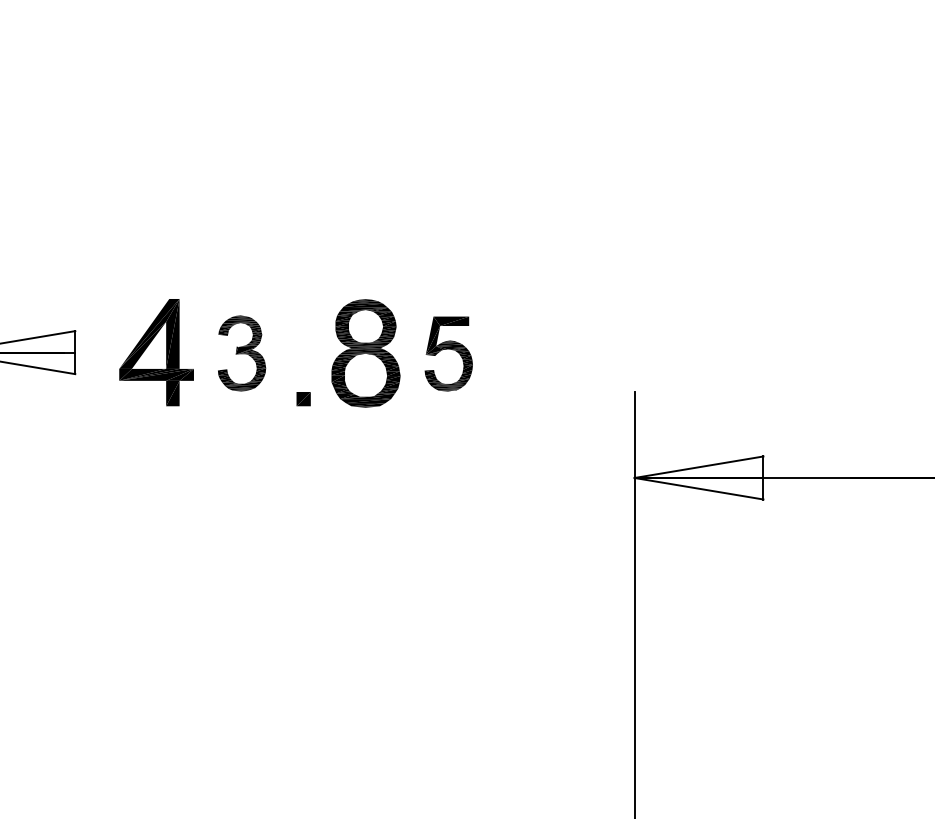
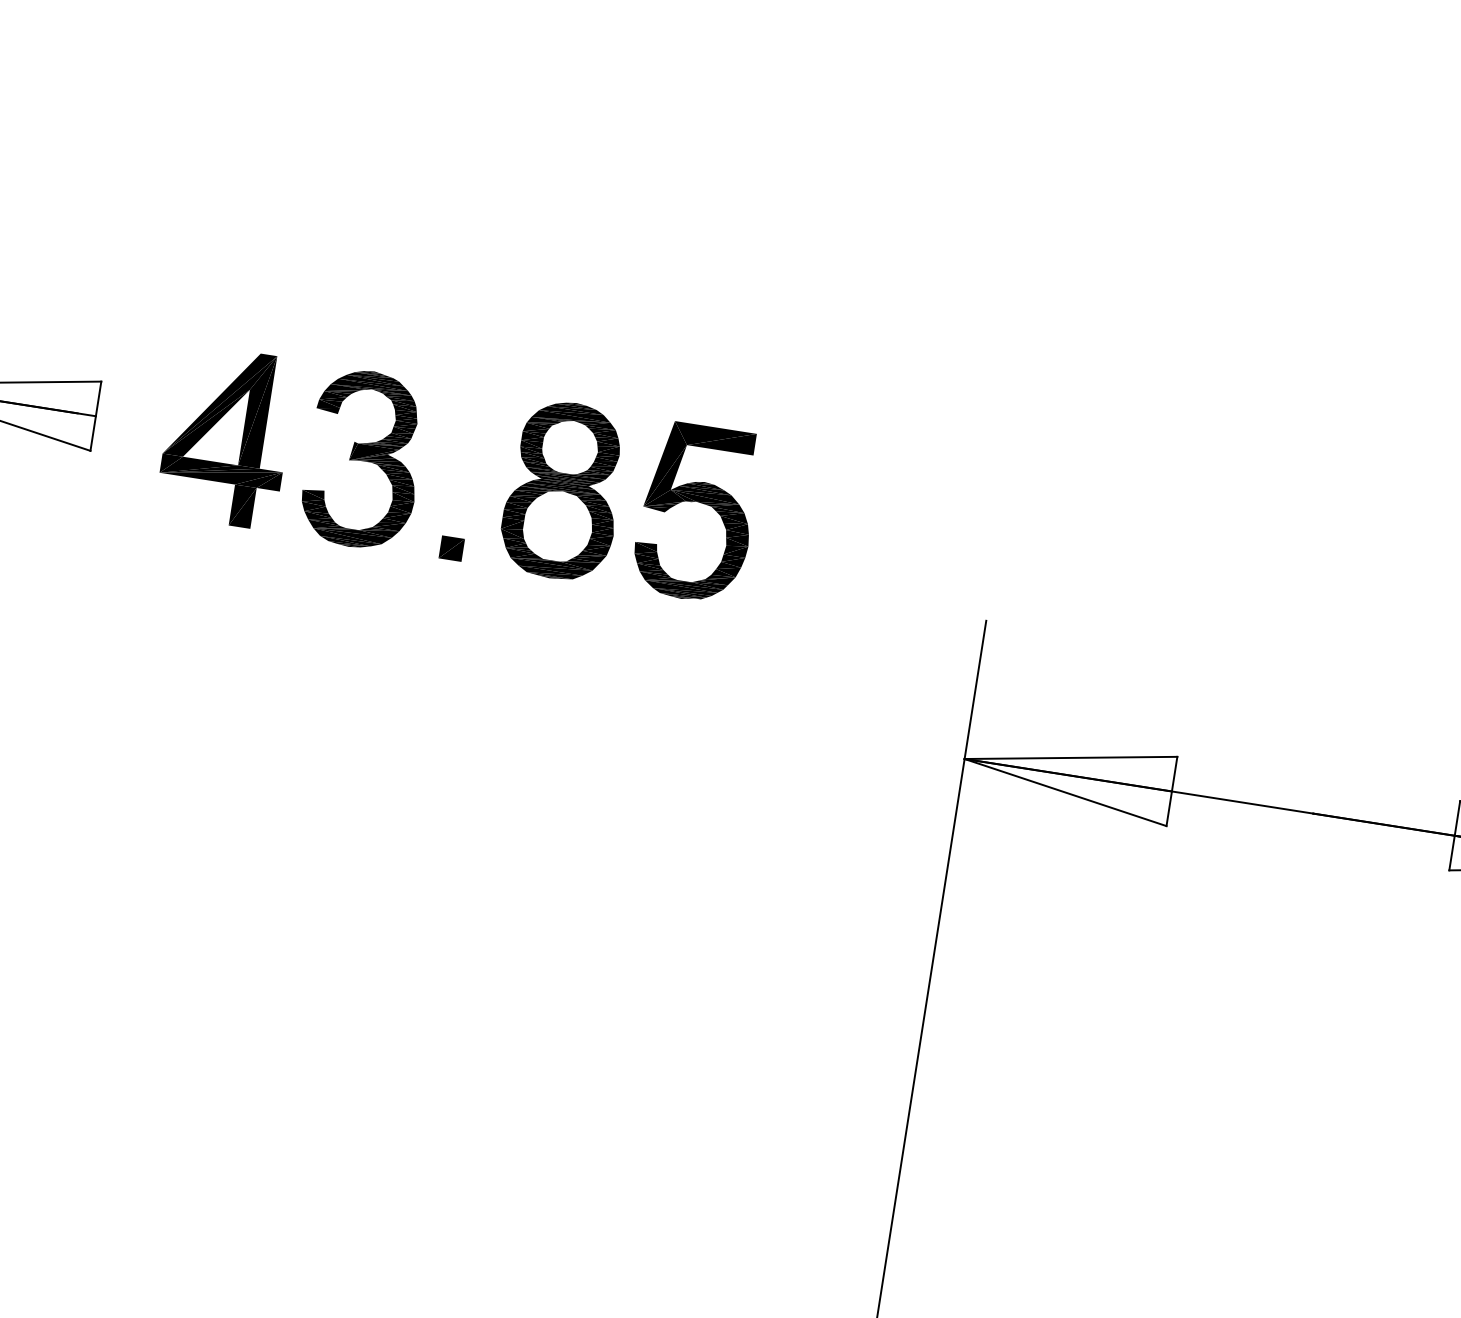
part: (241, 353) -> (363, 459), size x1.43
part: (448, 353) -> (696, 511), size x1.43

